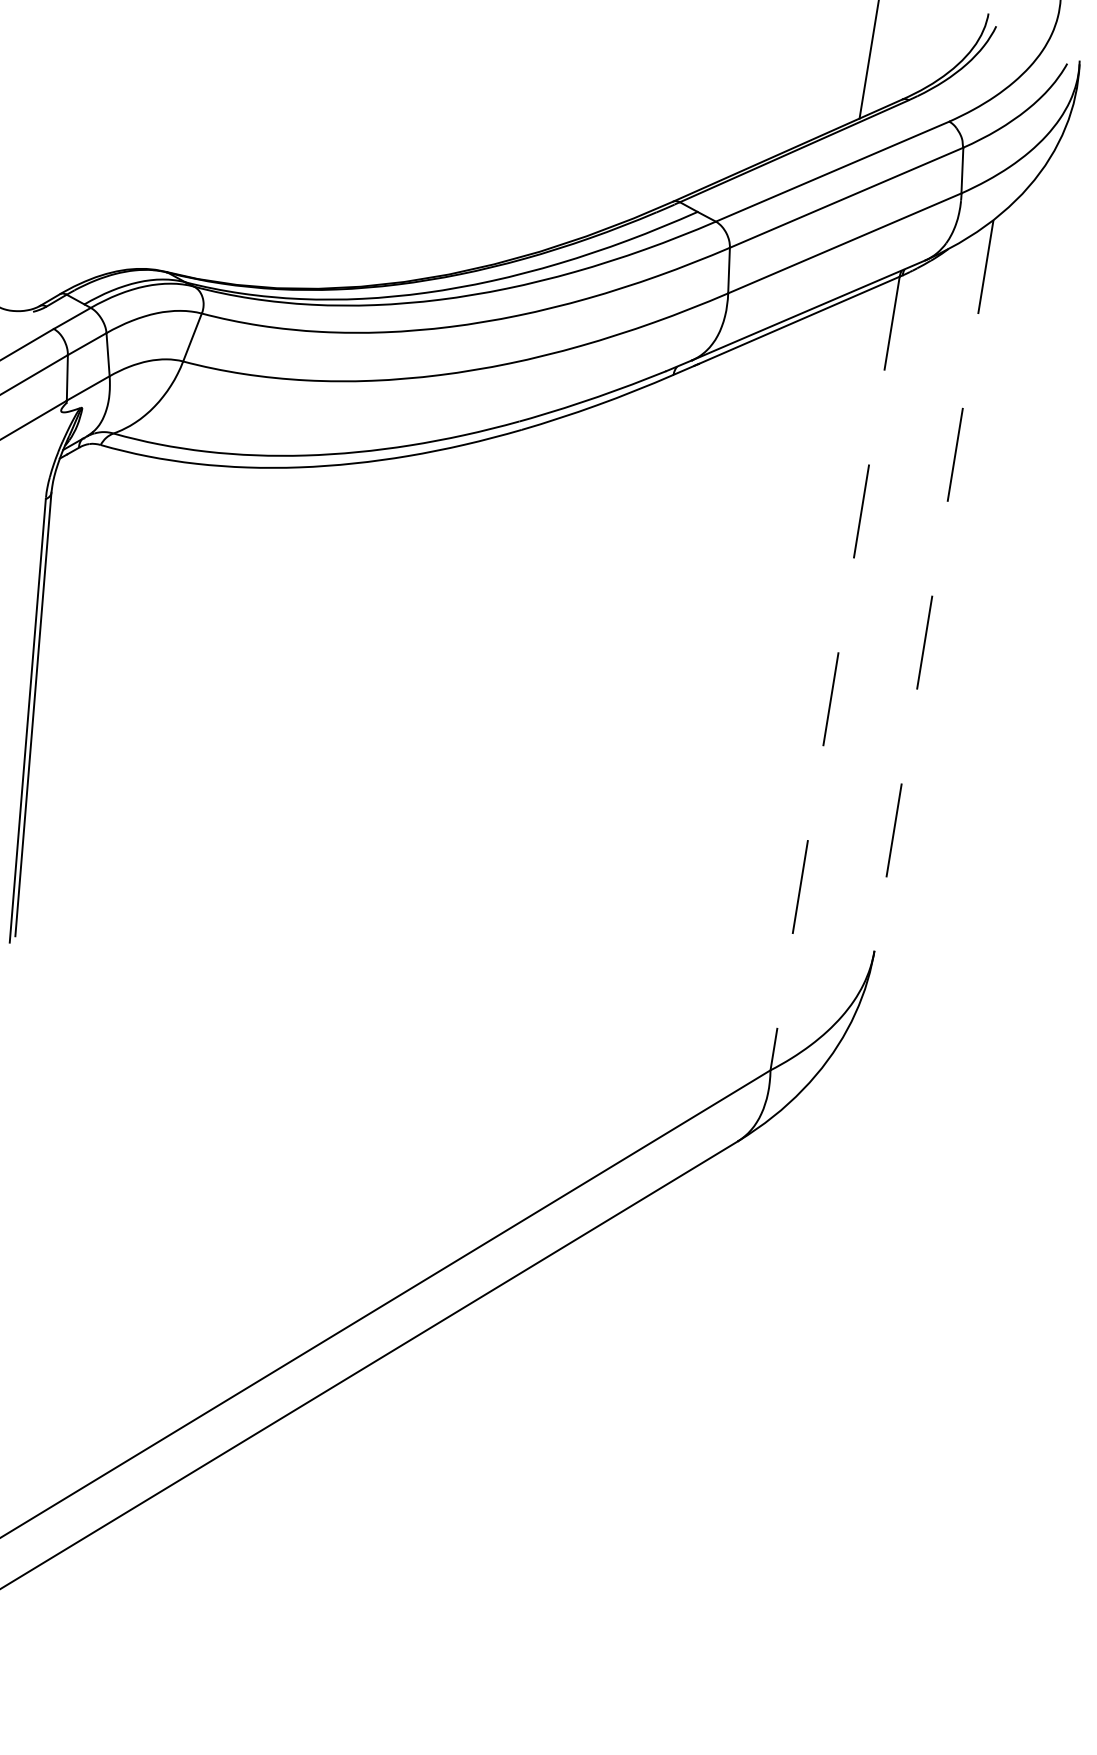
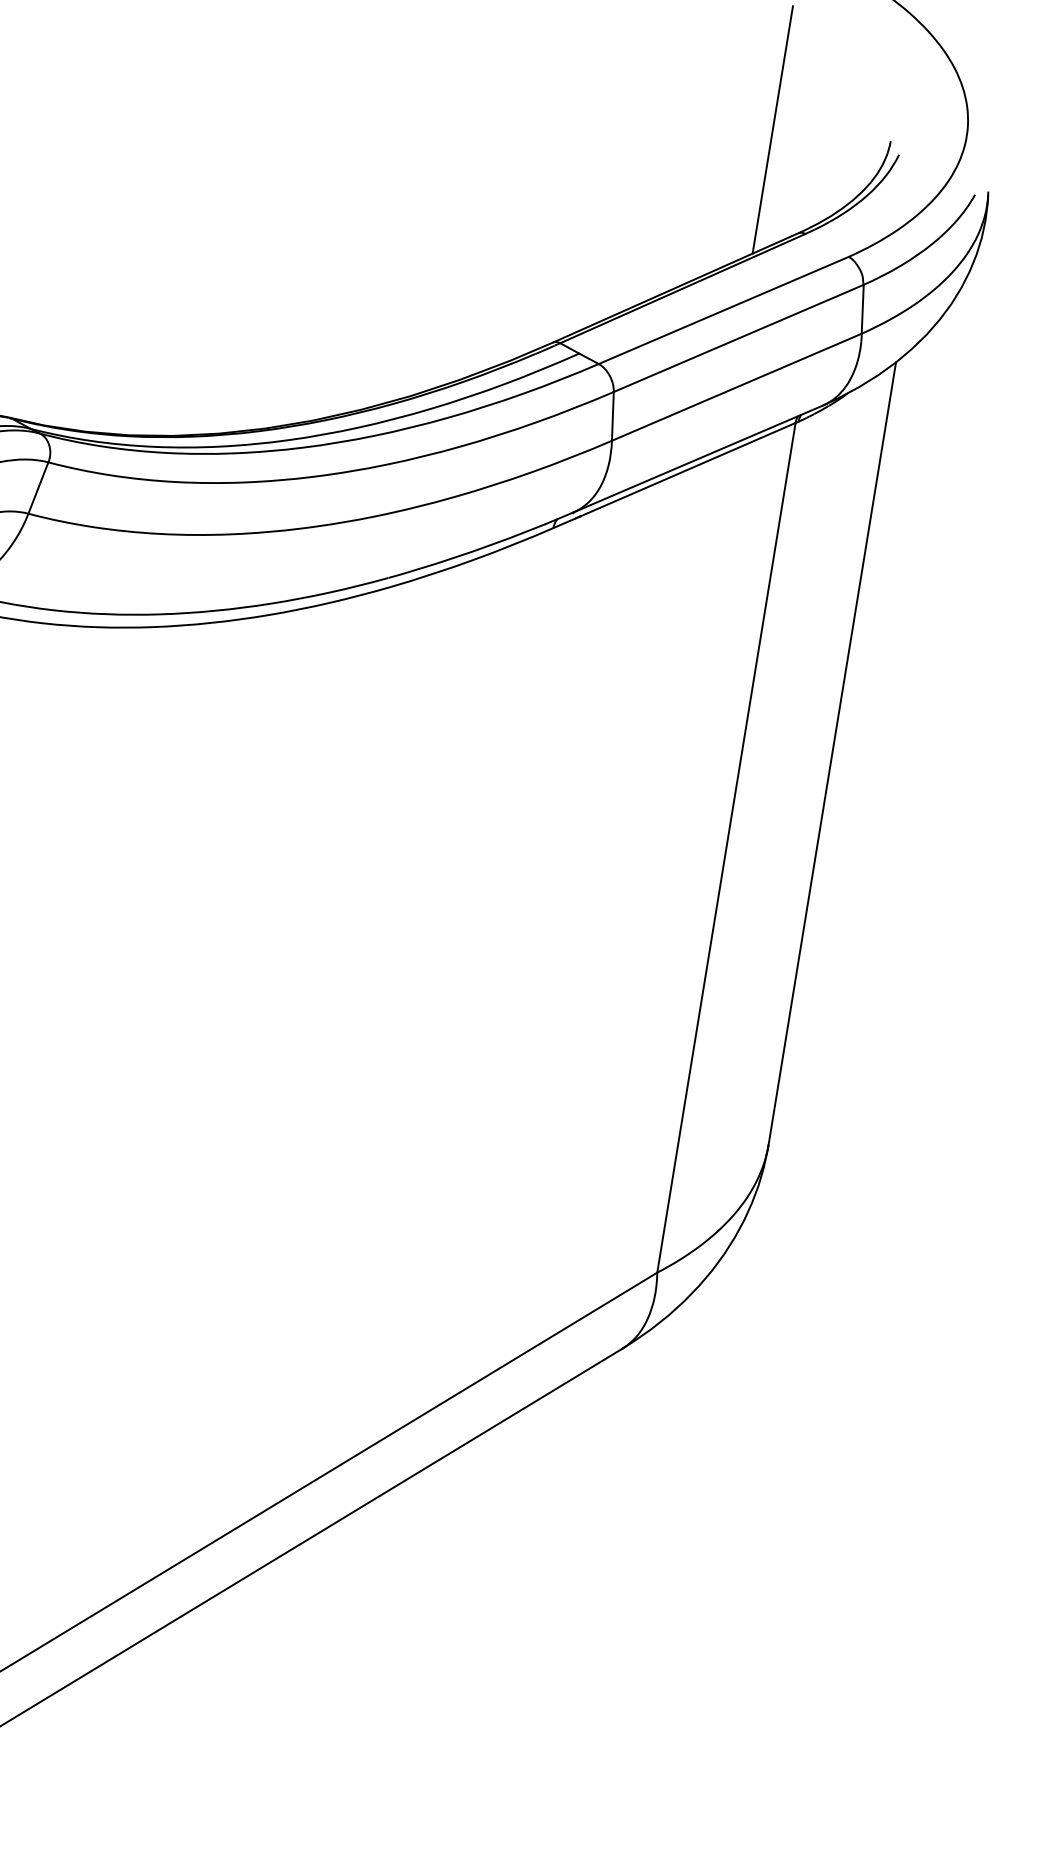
line: (933, 585) -> (831, 753), dashed -> solid
line: (835, 674) -> (726, 848), dashed -> solid

